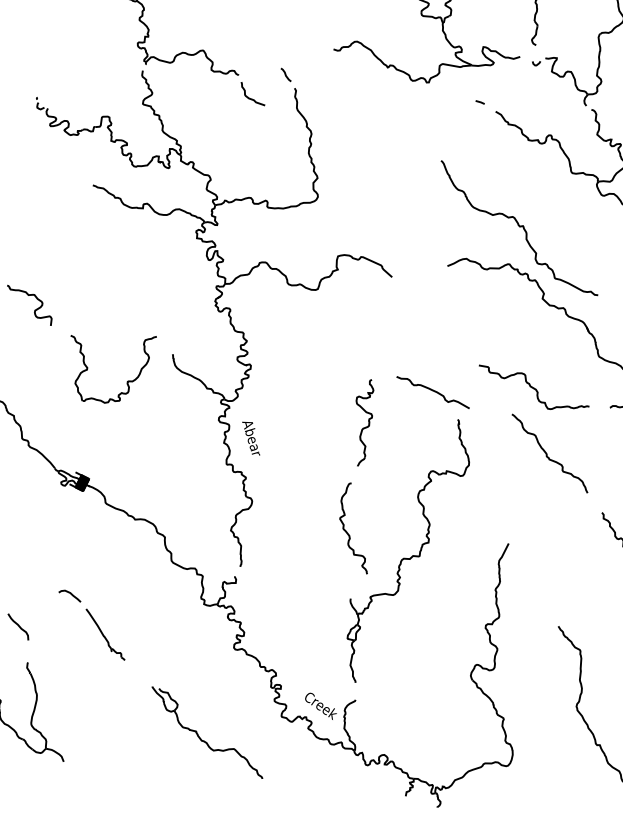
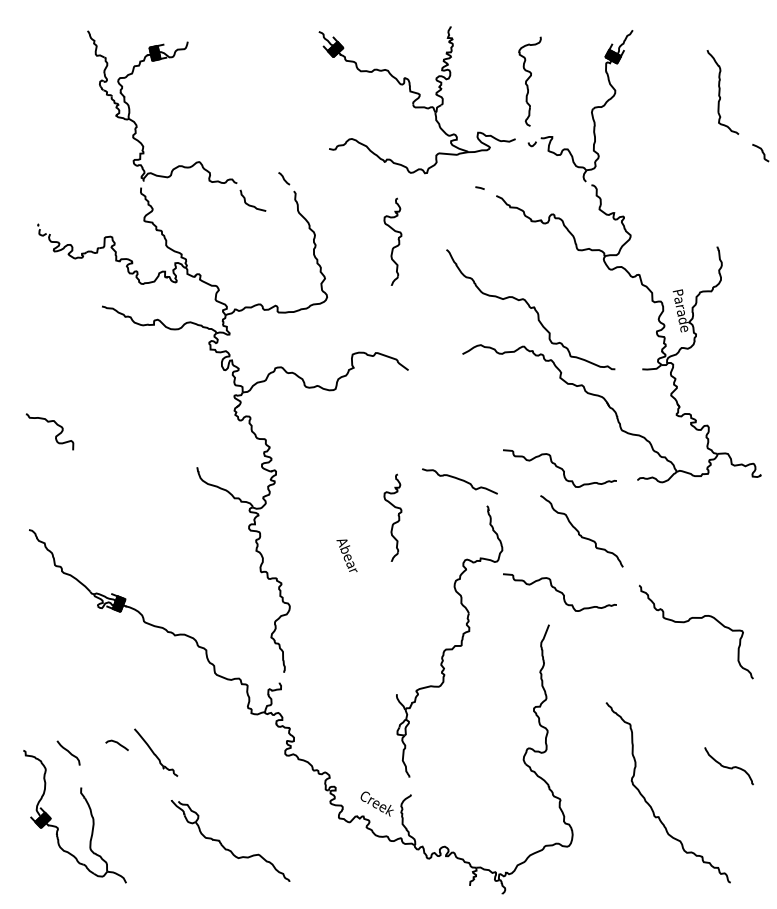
part: (388, 147) -> (392, 241), added
part: (127, 381) -> (154, 498), removed
text: (250, 438) -> (346, 555), moved
curve: (521, 512) -> (559, 592), added
curve: (347, 531) -> (387, 627), removed
curve: (69, 593) -> (116, 743), moved
part: (200, 737) -> (224, 846), moved

